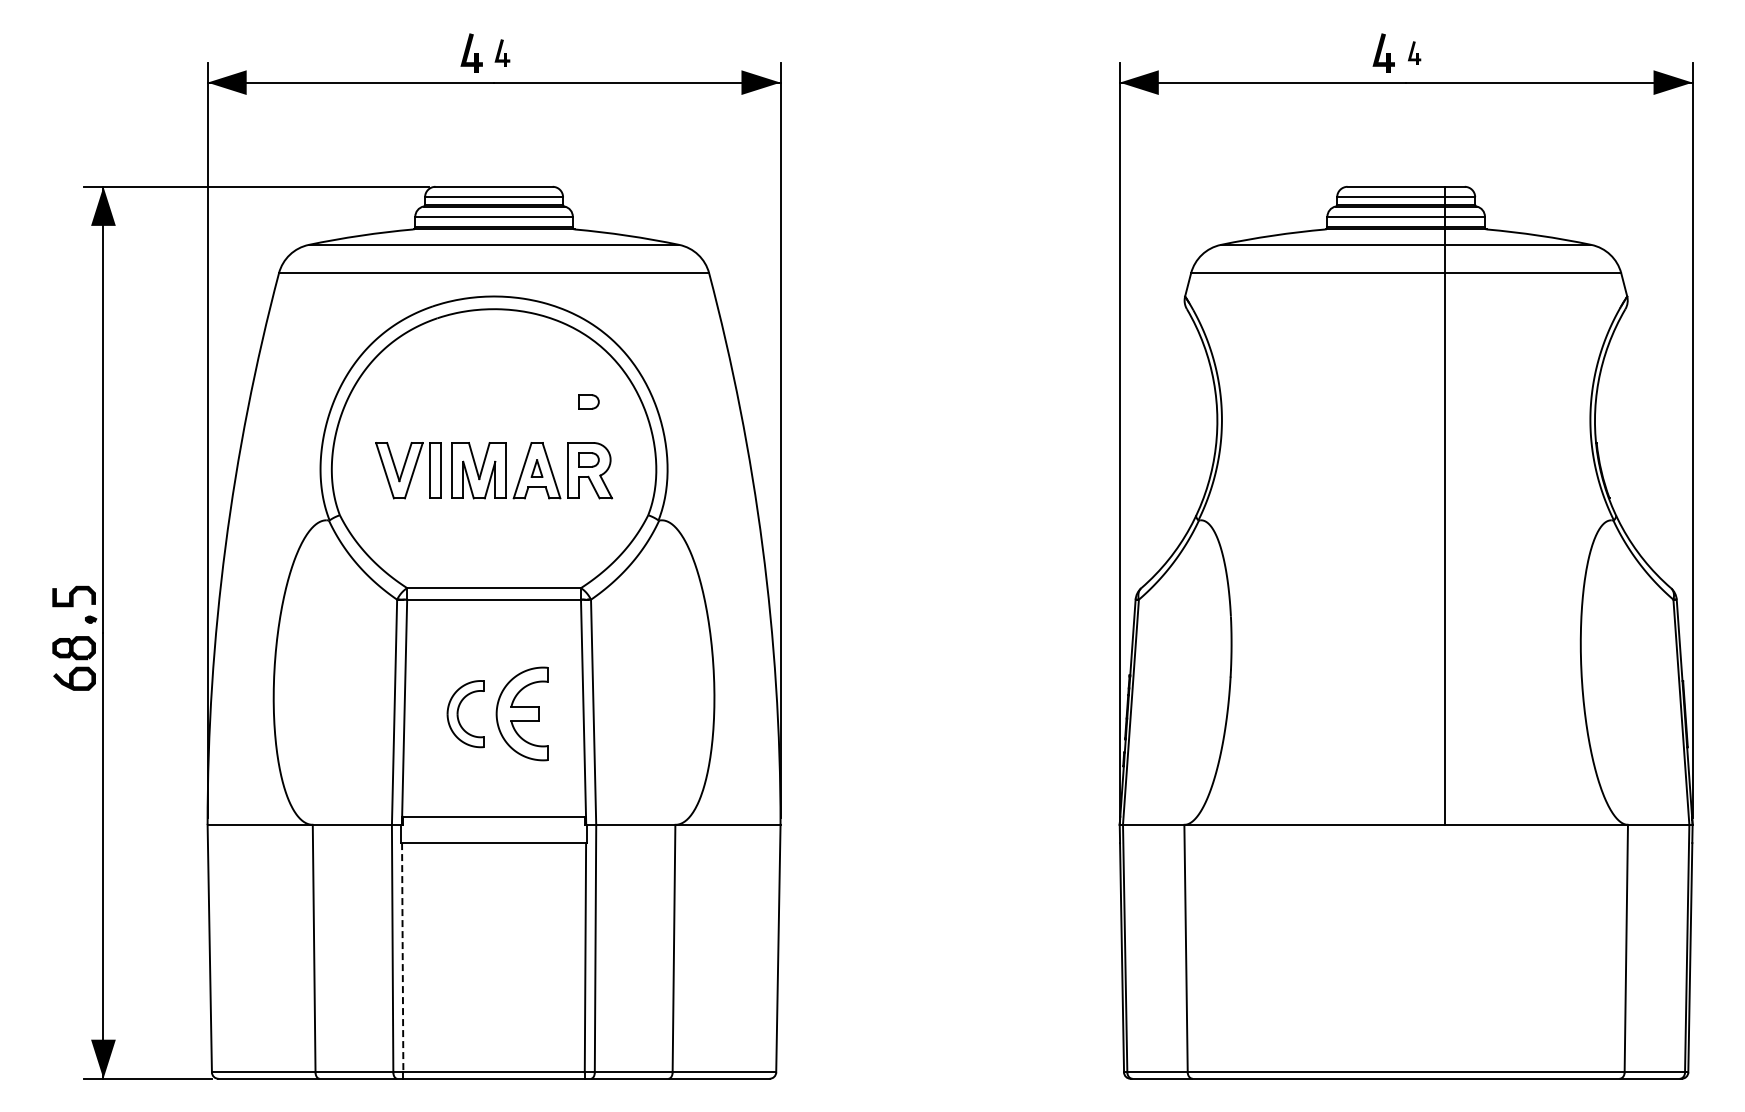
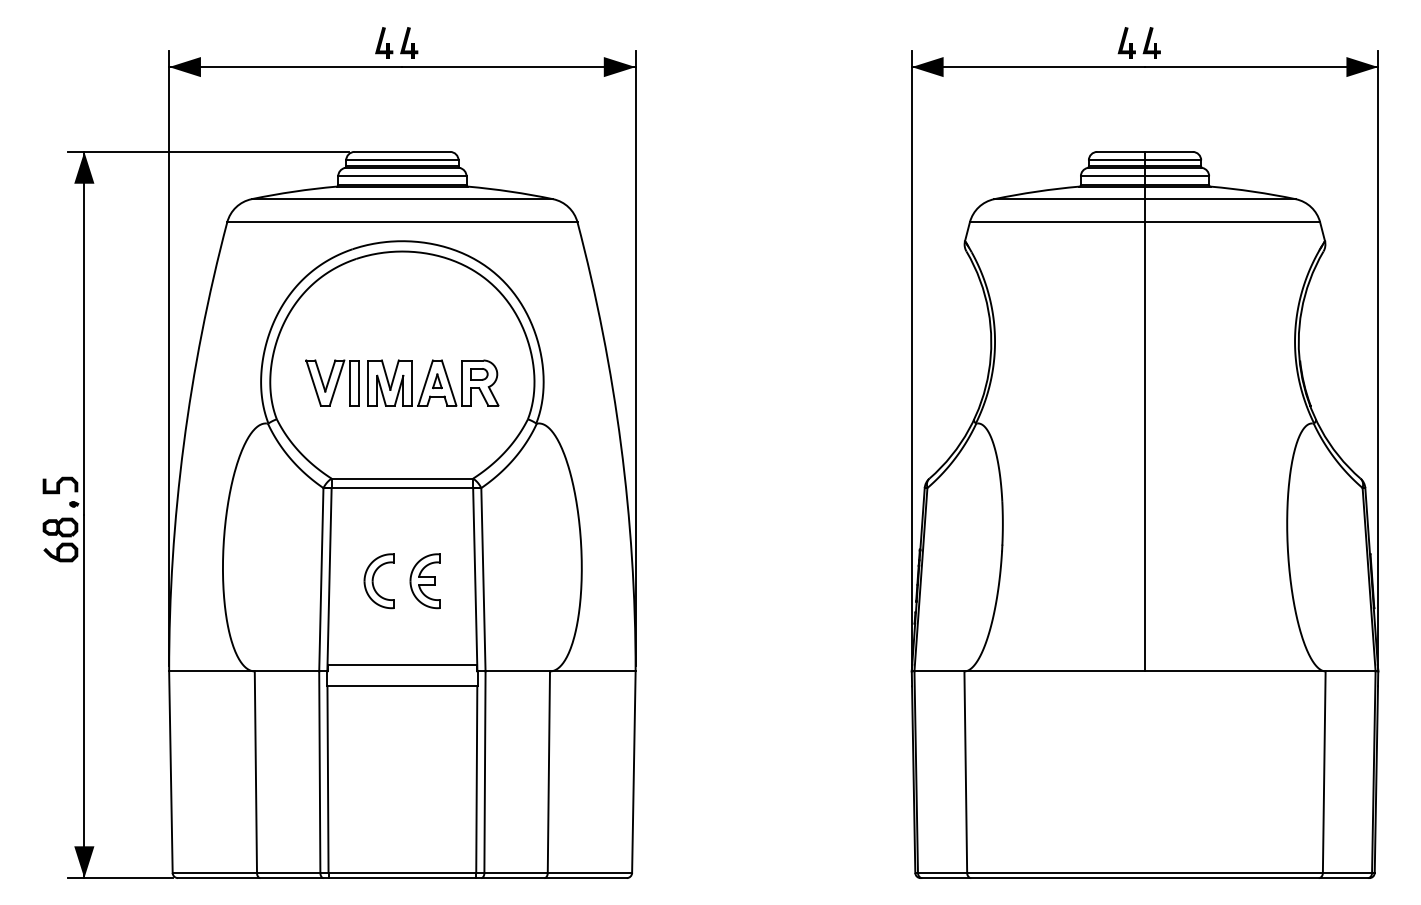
part: (502, 52) -> (409, 42), size x1.43
part: (1414, 52) -> (1151, 42), size x1.67
part: (588, 401) -> (479, 326), removed
line: (1445, 505) -> (1145, 411), moved
part: (522, 714) -> (425, 581), size x0.71
line: (402, 957) -> (327, 779), dashed -> solid

